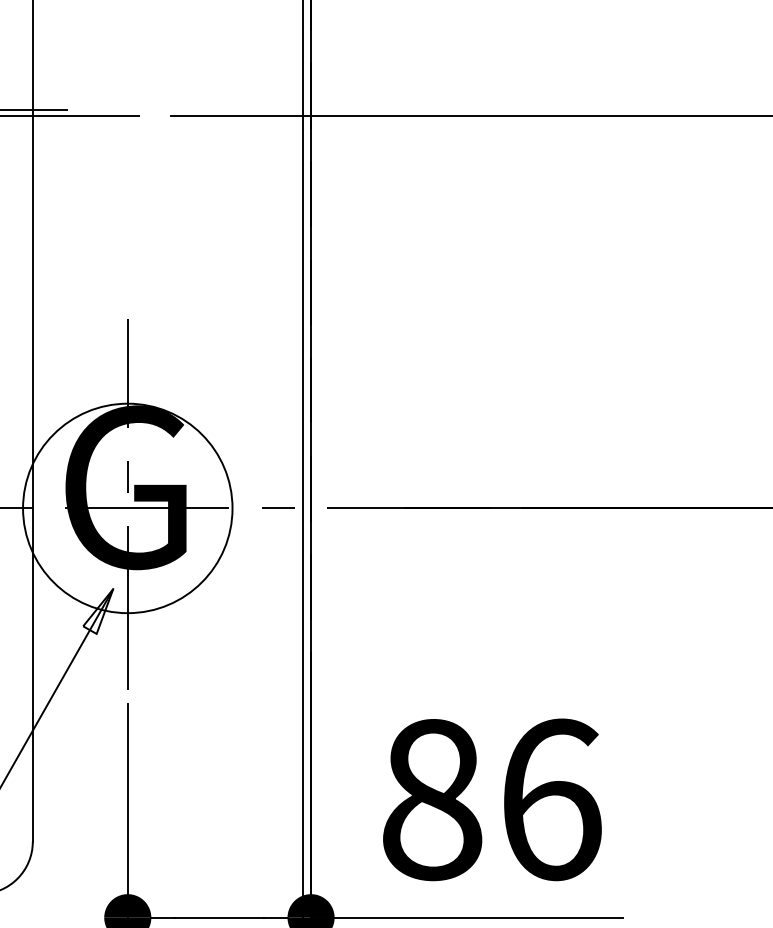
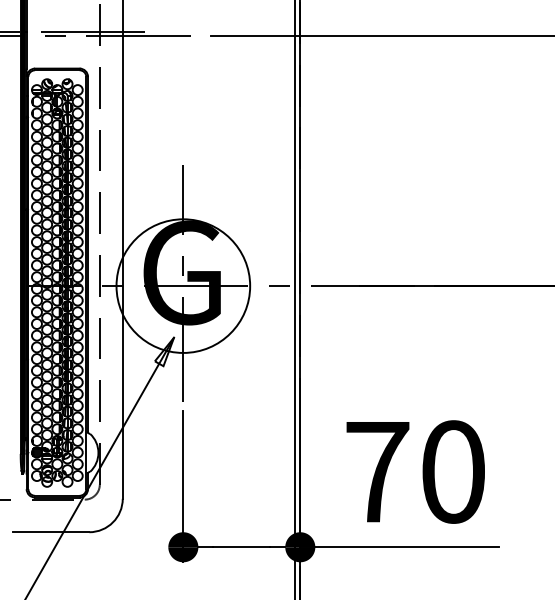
text: (491, 798) -> (415, 471), 86 -> 70

